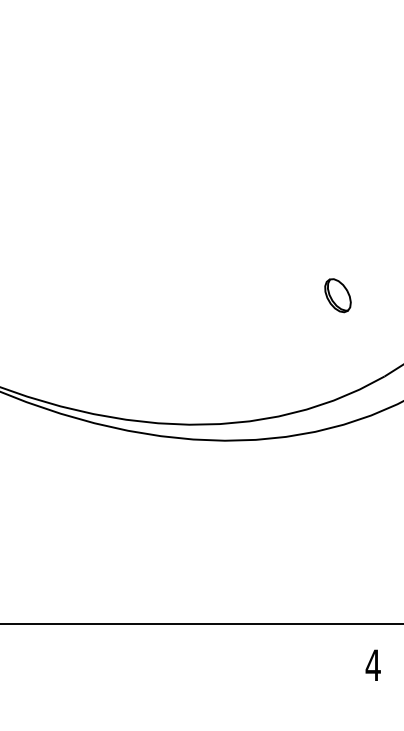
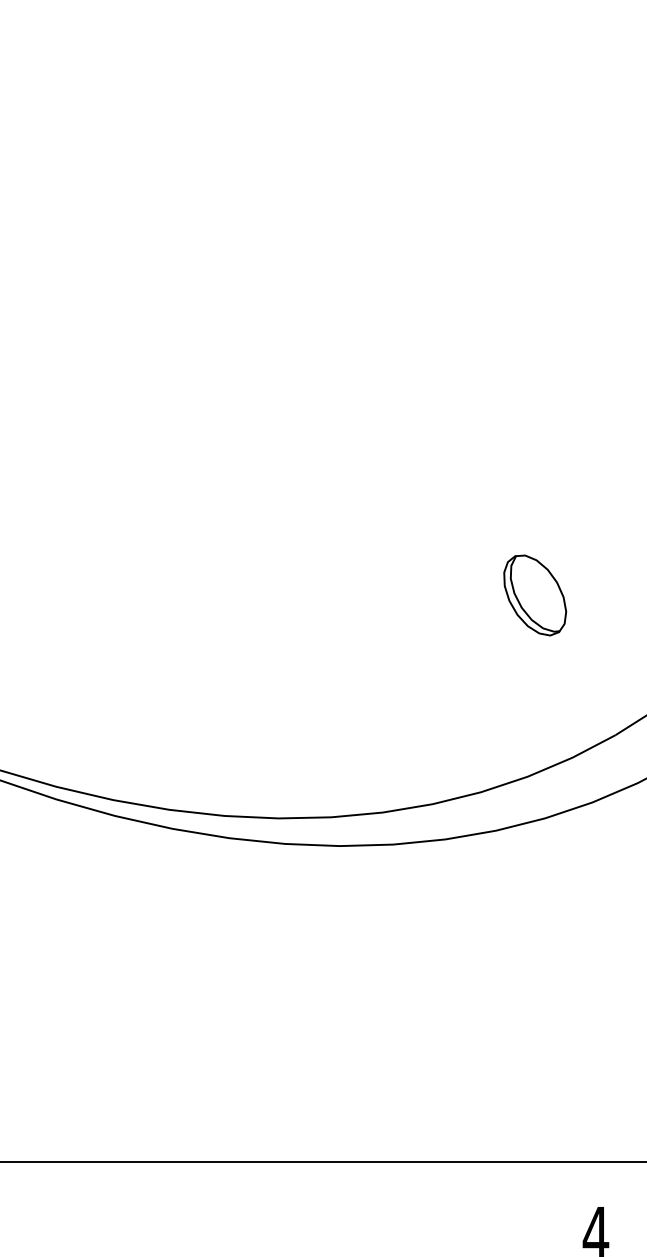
part: (337, 295) -> (534, 595), size x1.4

